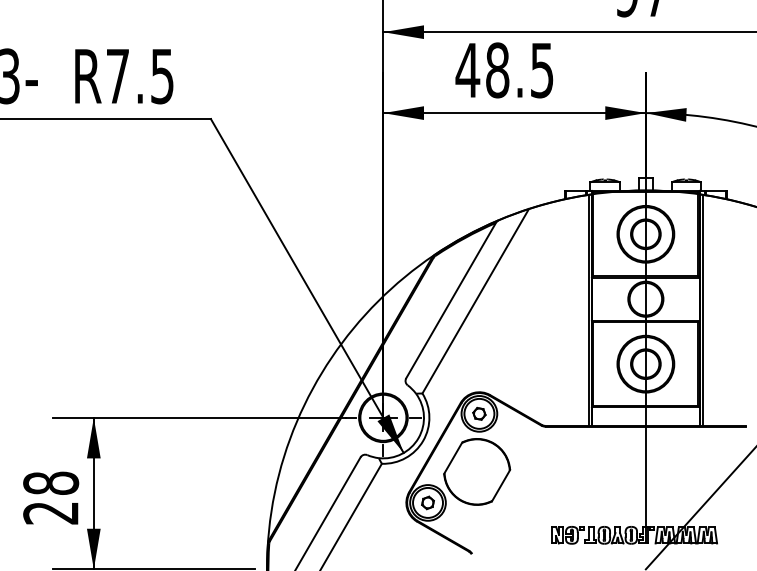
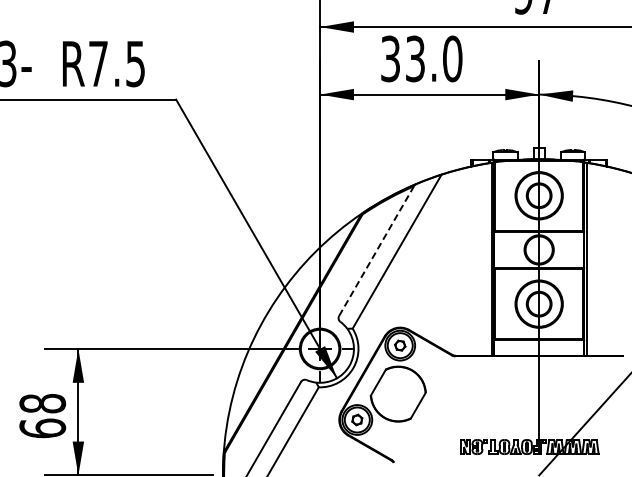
text: (504, 69) -> (421, 58), 48.5 -> 33.0
line: (450, 299) -> (376, 250), solid -> dashed
text: (50, 513) -> (42, 428), 28 -> 68

